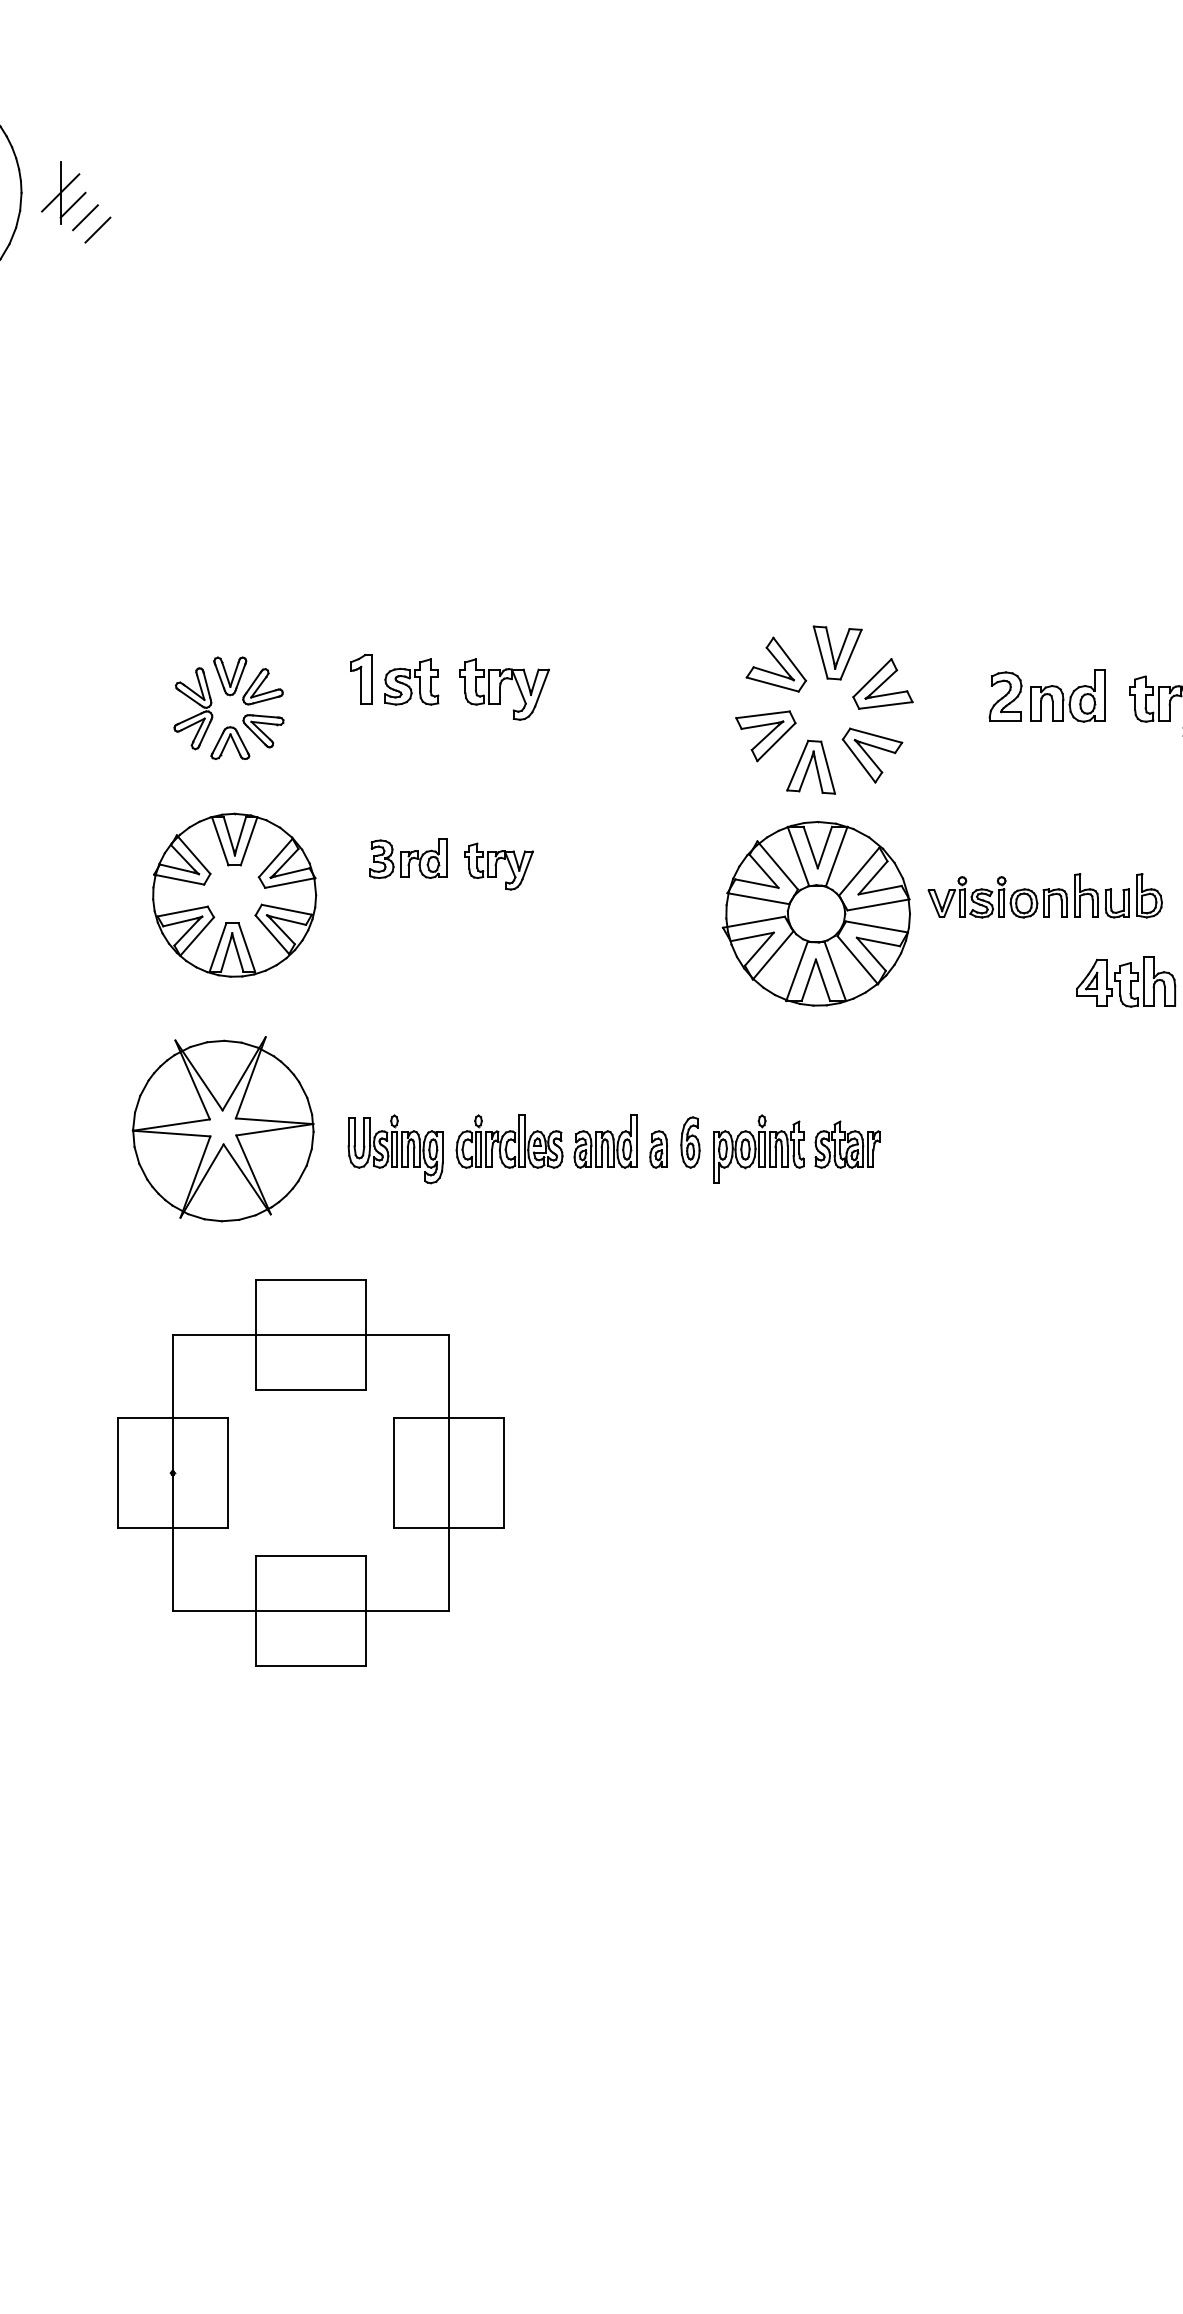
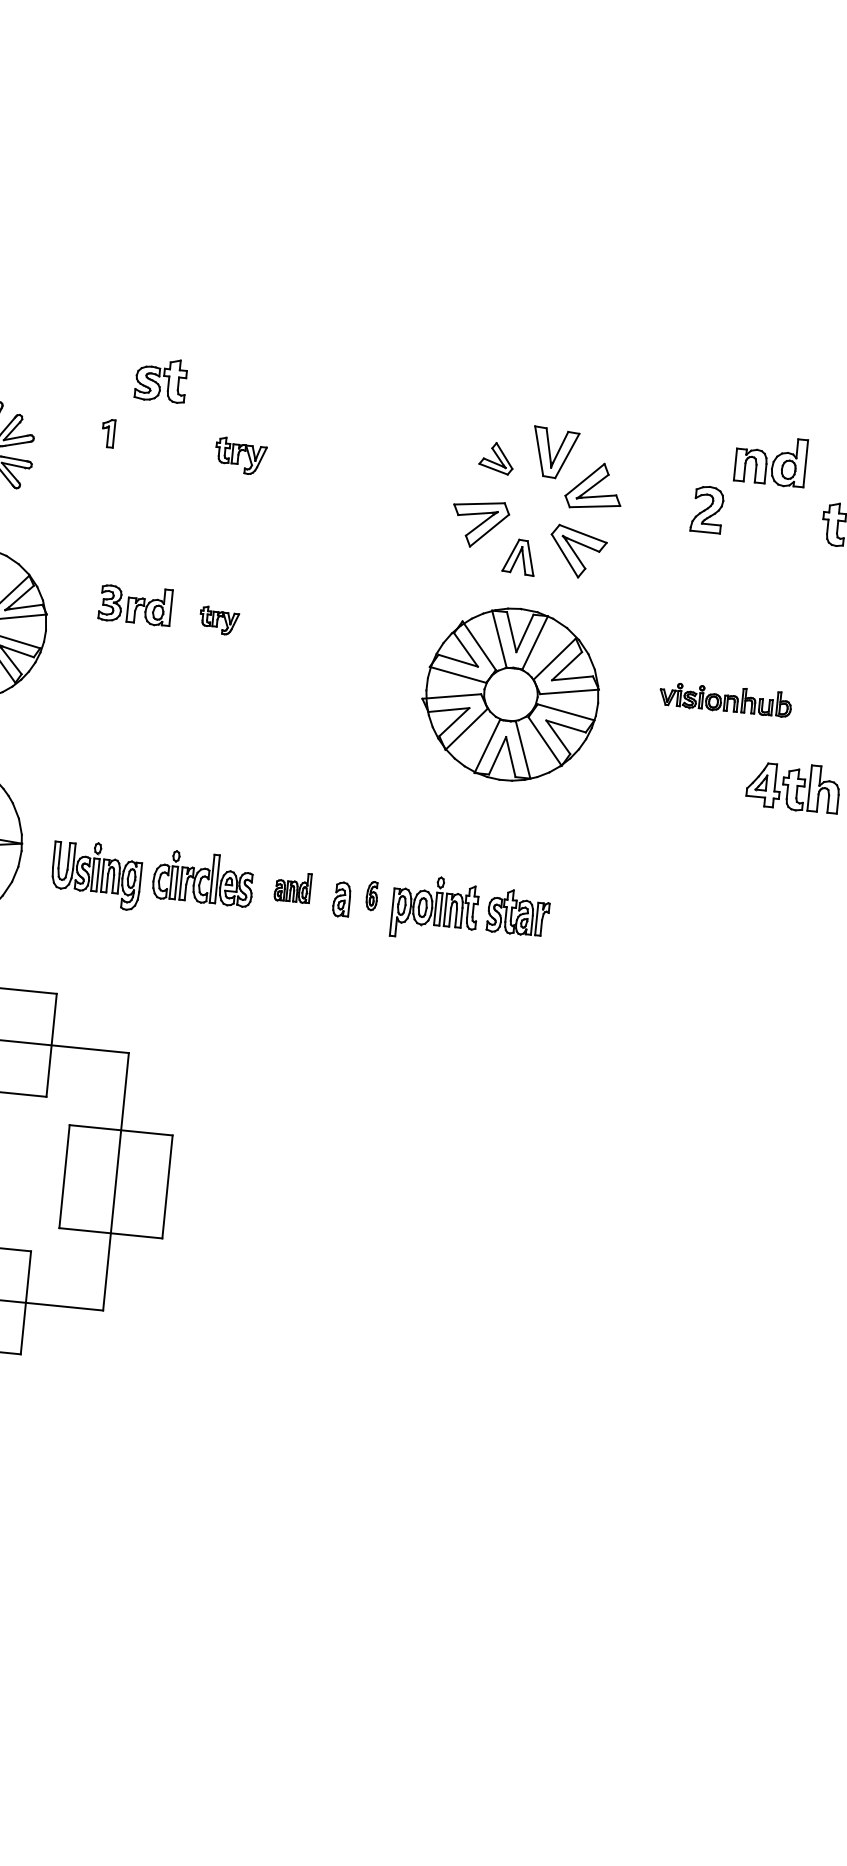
part: (776, 664) -> (496, 458), size x0.6
part: (361, 679) -> (108, 433), size x0.6
part: (411, 681) -> (160, 379), moved
part: (504, 689) -> (240, 456), size x0.6
part: (1067, 695) -> (770, 460), moved
part: (810, 766) -> (519, 556), size x0.7
part: (498, 866) -> (218, 620), size x0.6
part: (1044, 895) -> (725, 698), size x0.6
part: (605, 1141) -> (292, 887), size x0.6
part: (690, 1142) -> (372, 895), size x0.6

